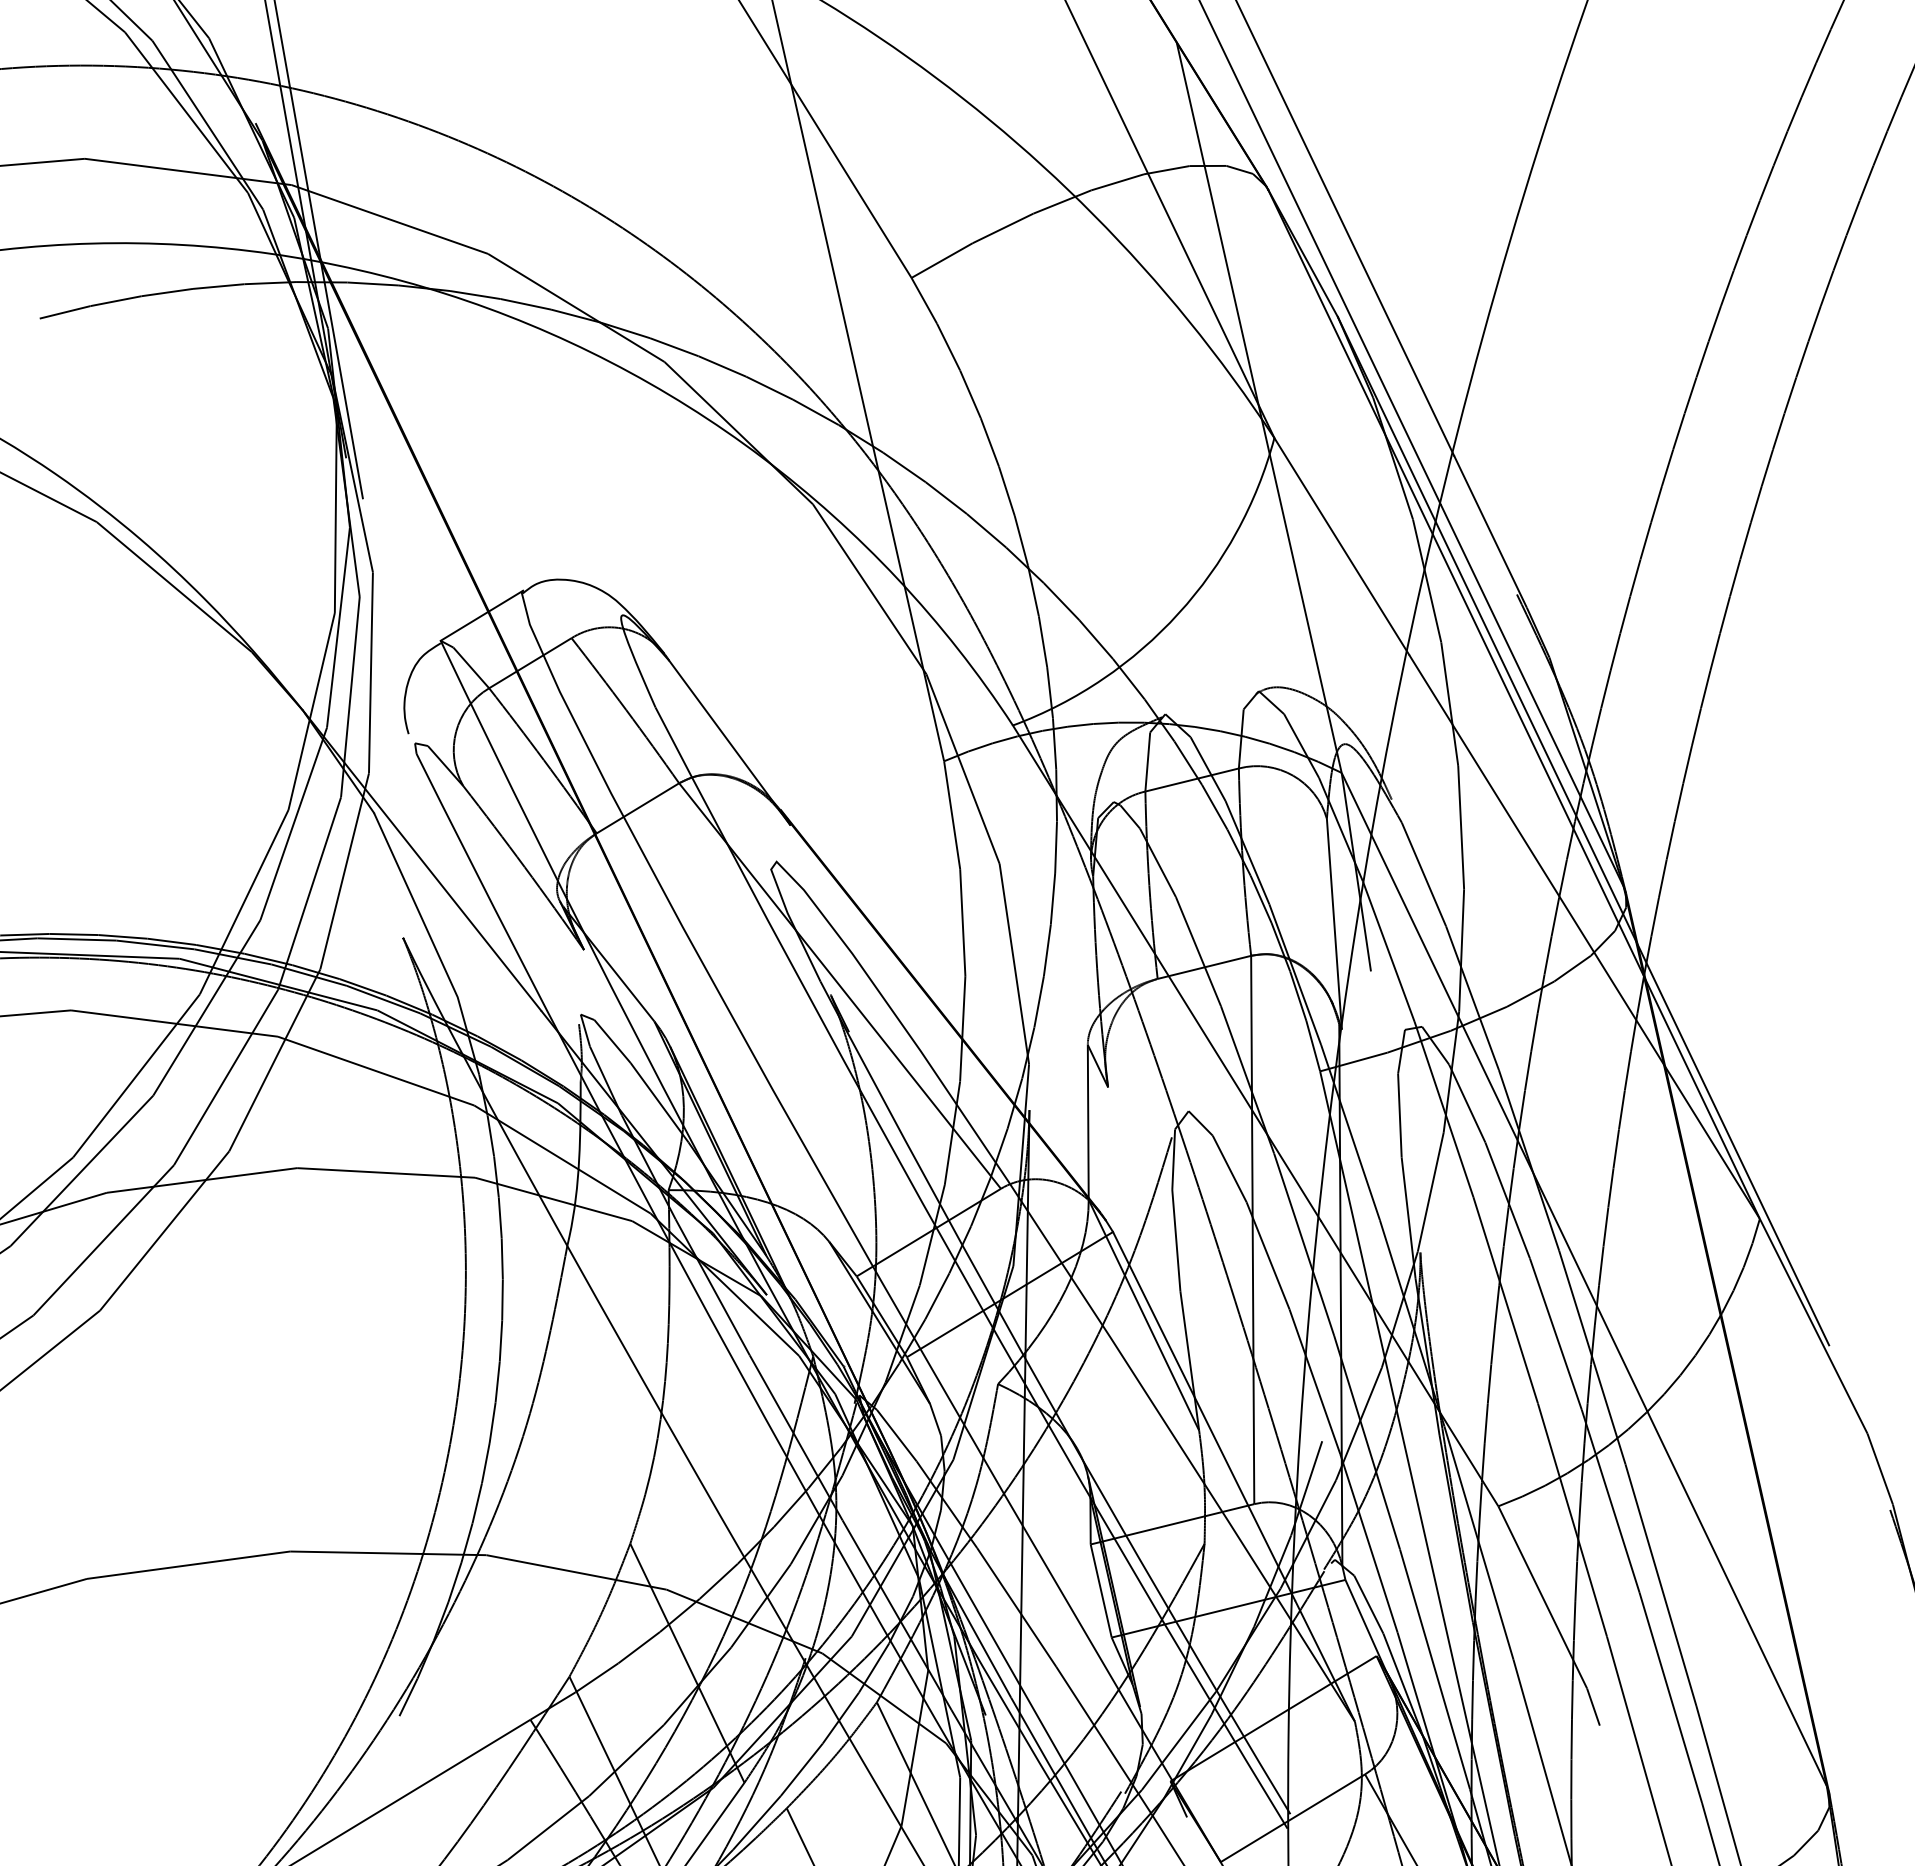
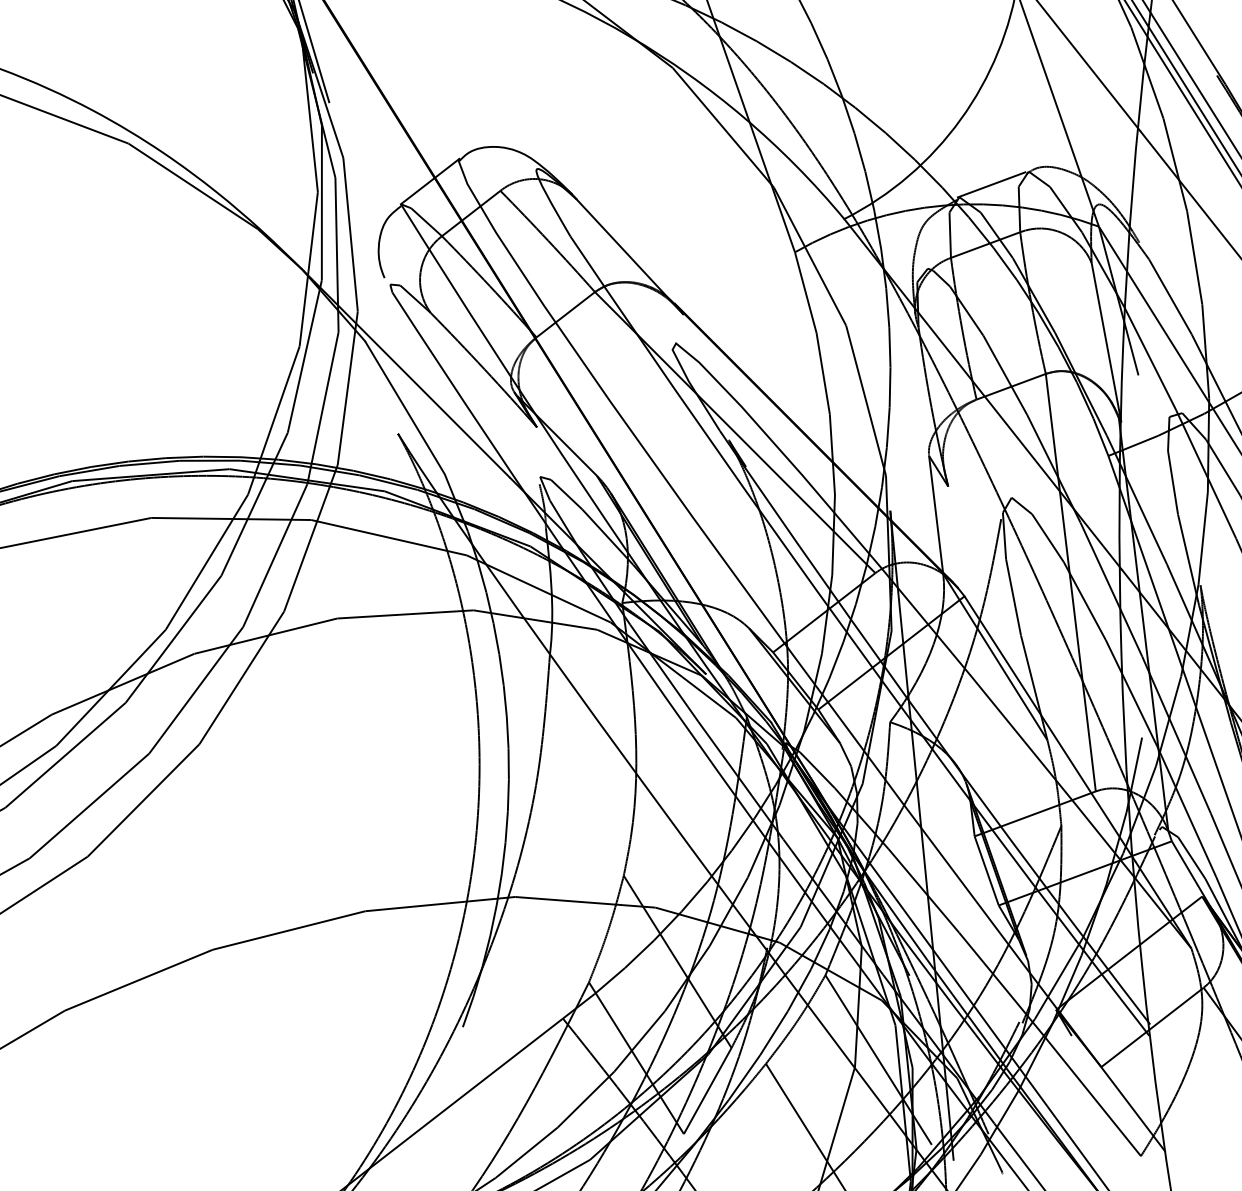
line: (1208, 702) -> (991, 184), added

